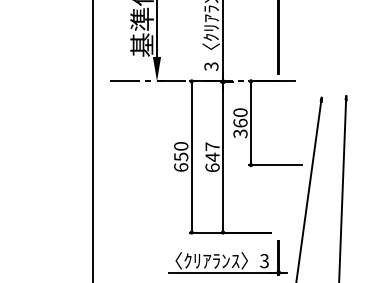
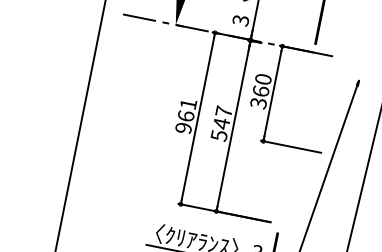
text: (181, 156) -> (186, 115), 650 -> 961
text: (212, 167) -> (219, 135), 647 -> 547

